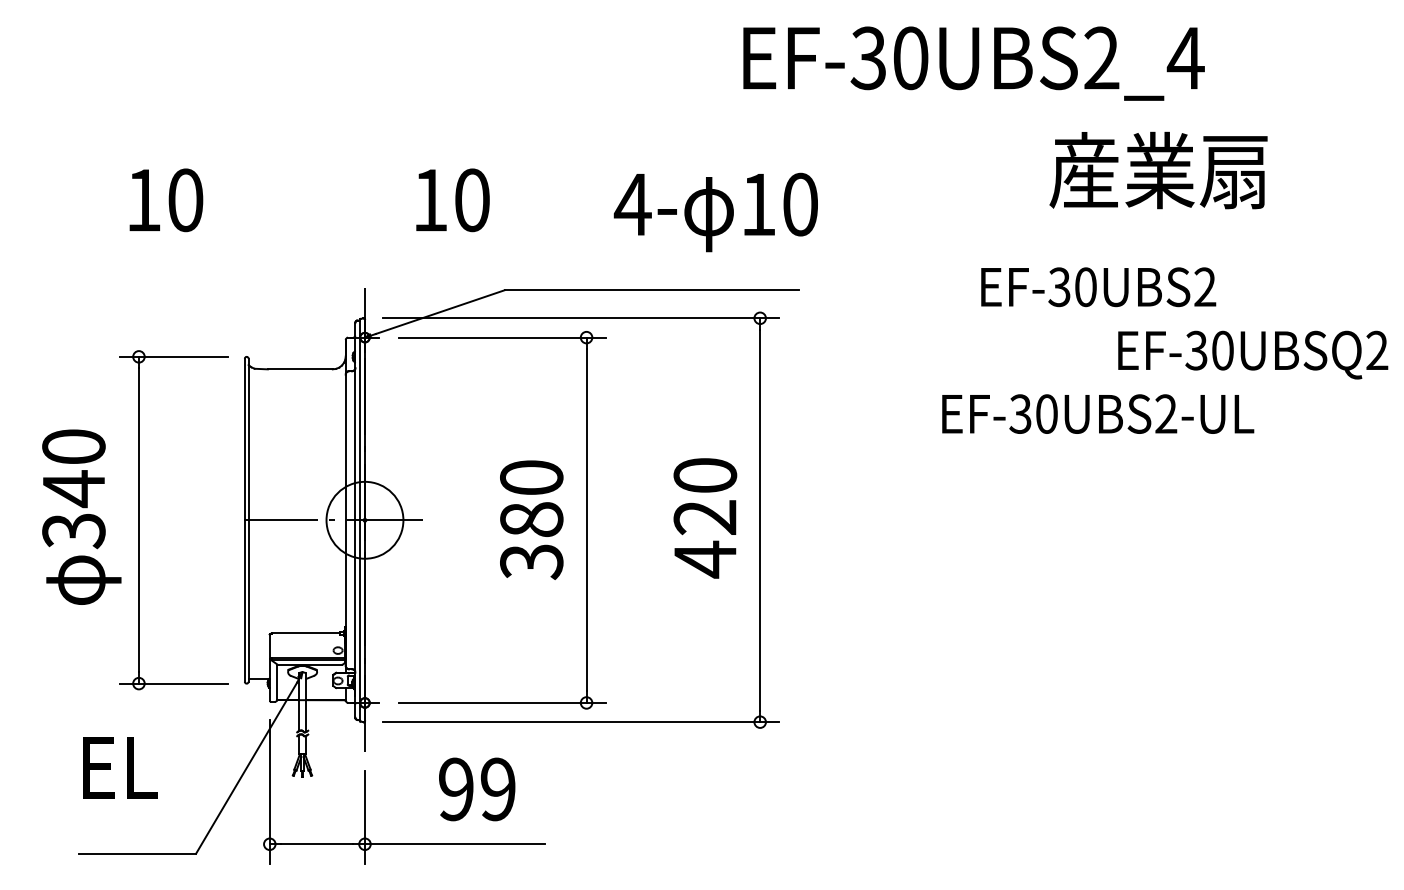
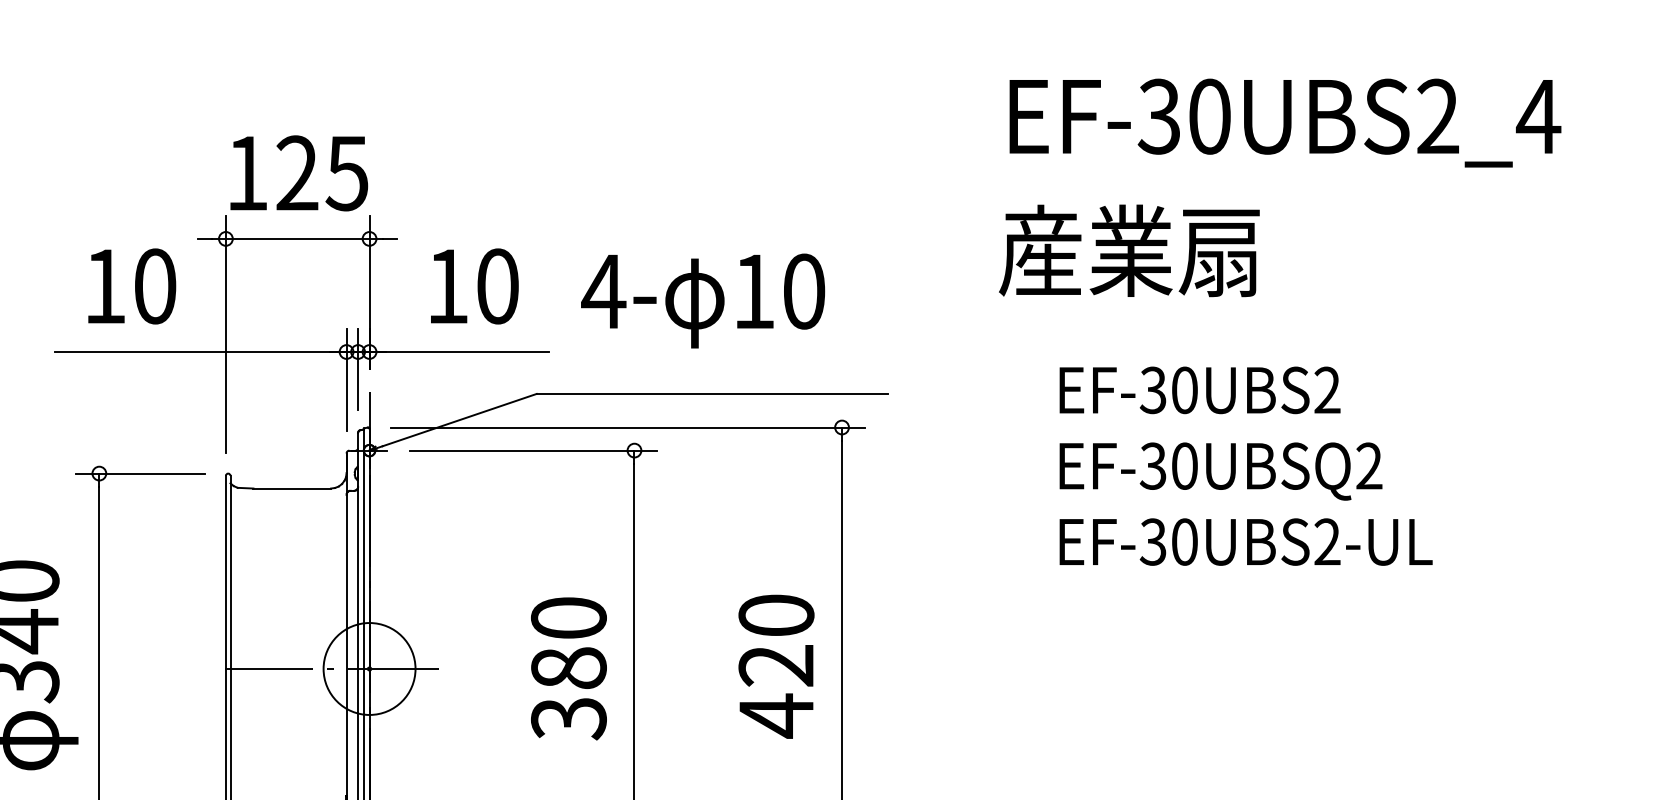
text: (973, 63) -> (1284, 122), moved
text: (1158, 170) -> (1129, 250), moved
part: (307, 207) -> (300, 295), added
text: (715, 212) -> (702, 301), moved
text: (1098, 287) -> (1199, 390), moved
text: (1253, 354) -> (1221, 470), moved

